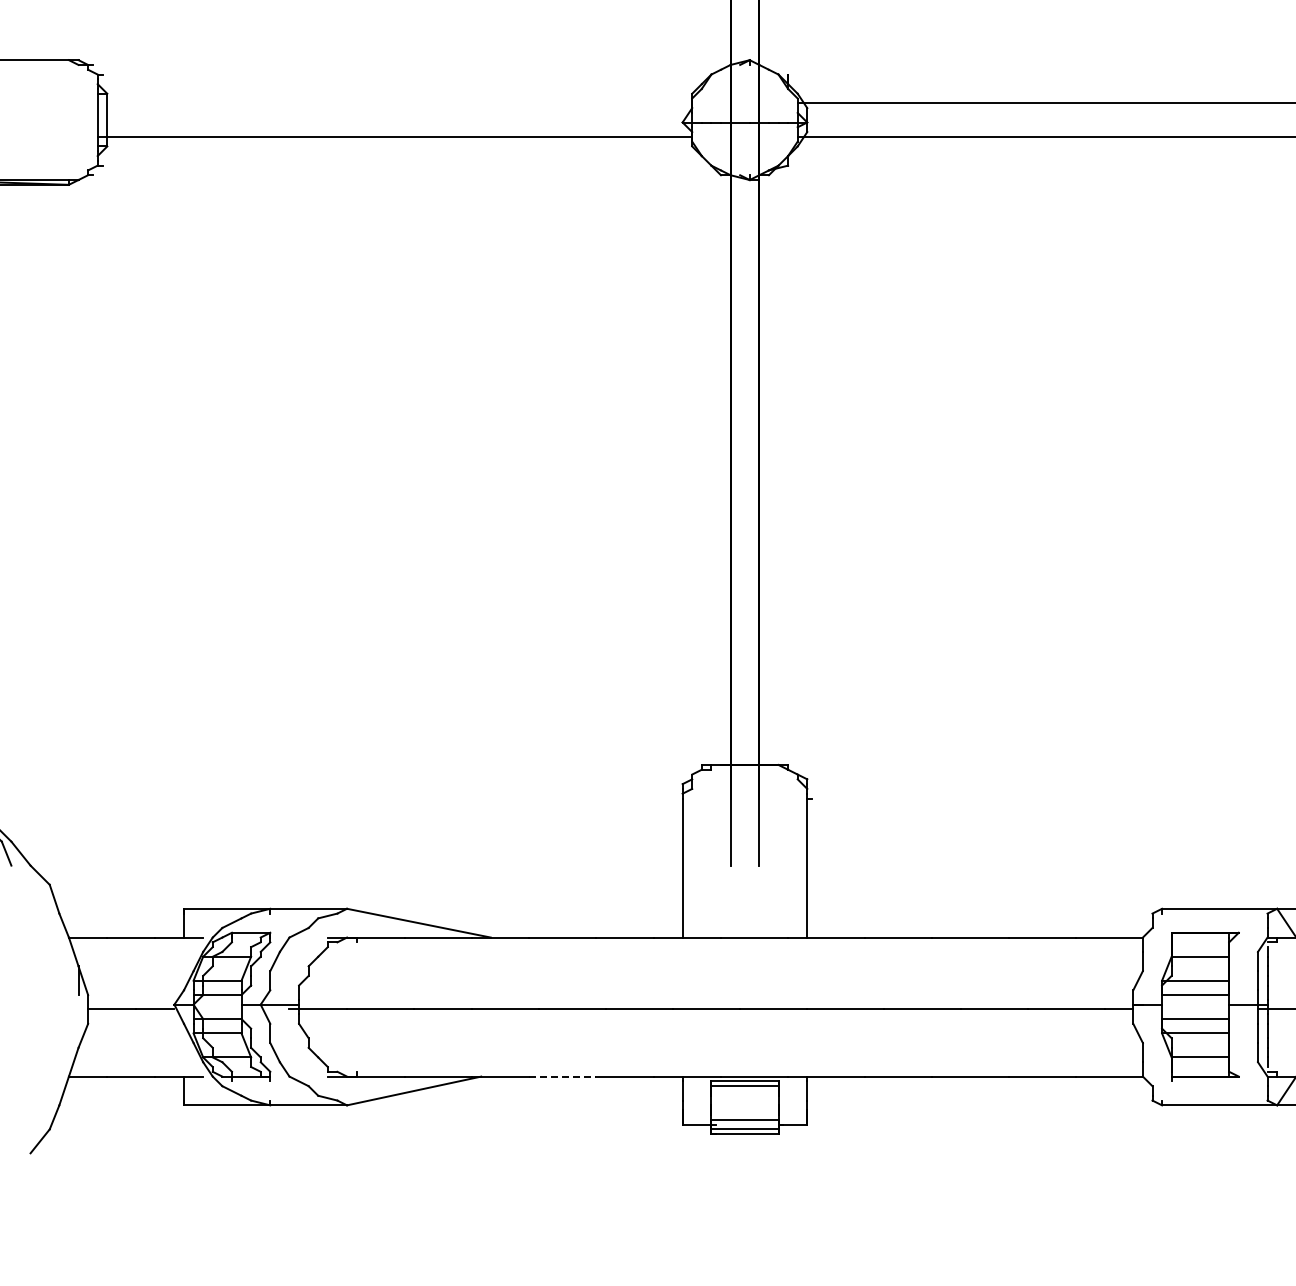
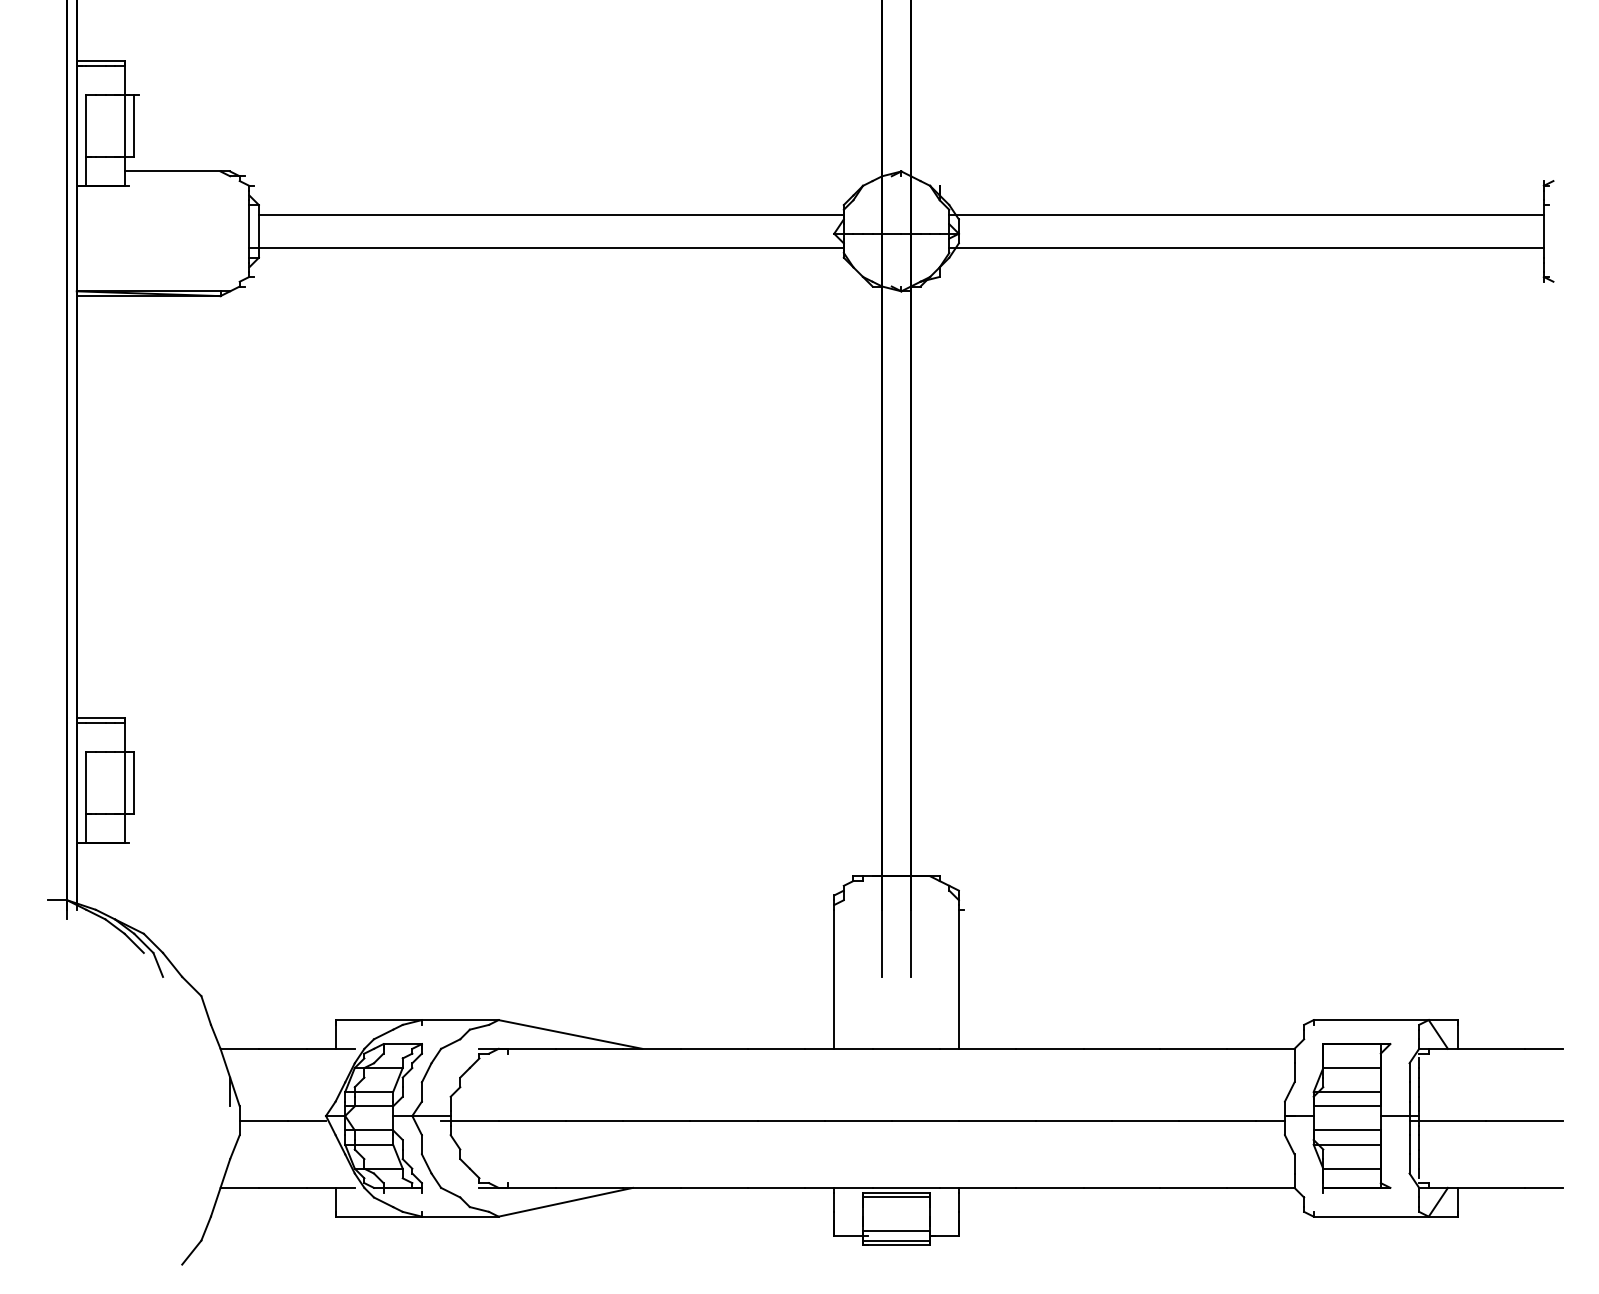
line: (398, 103) -> (550, 214), added
line: (562, 1076) -> (714, 1187), dashed -> solid

